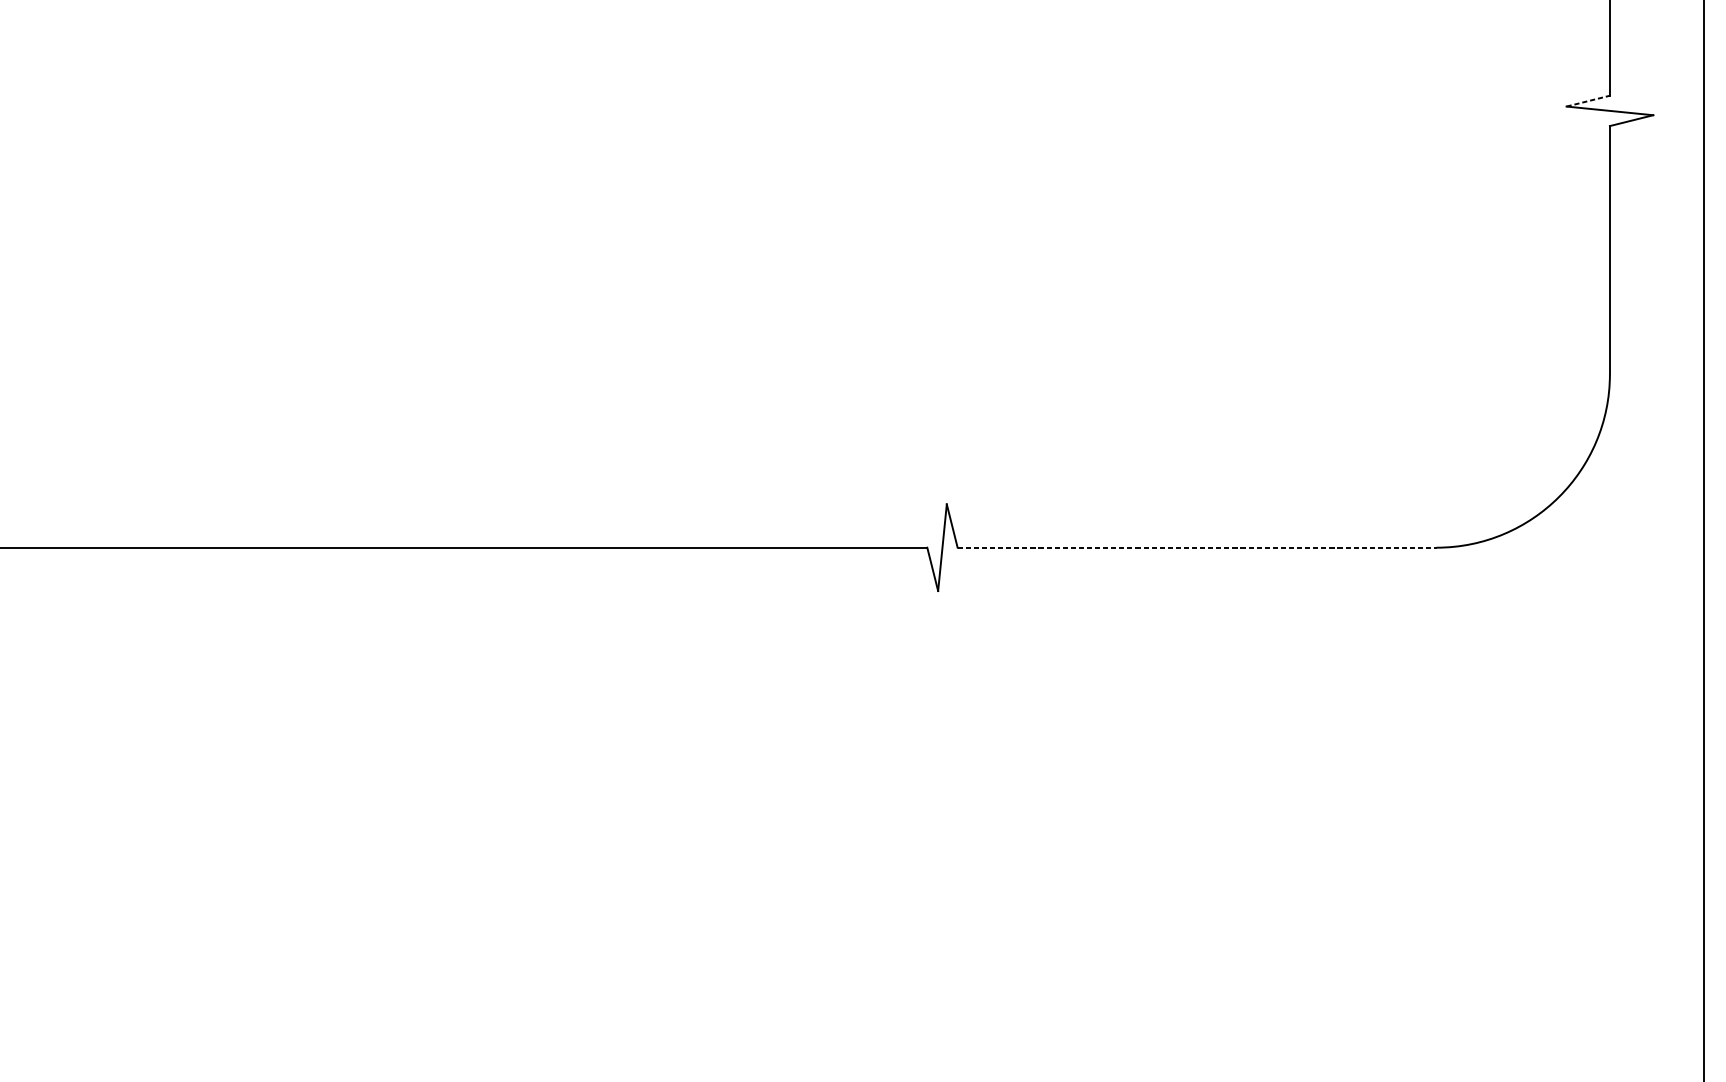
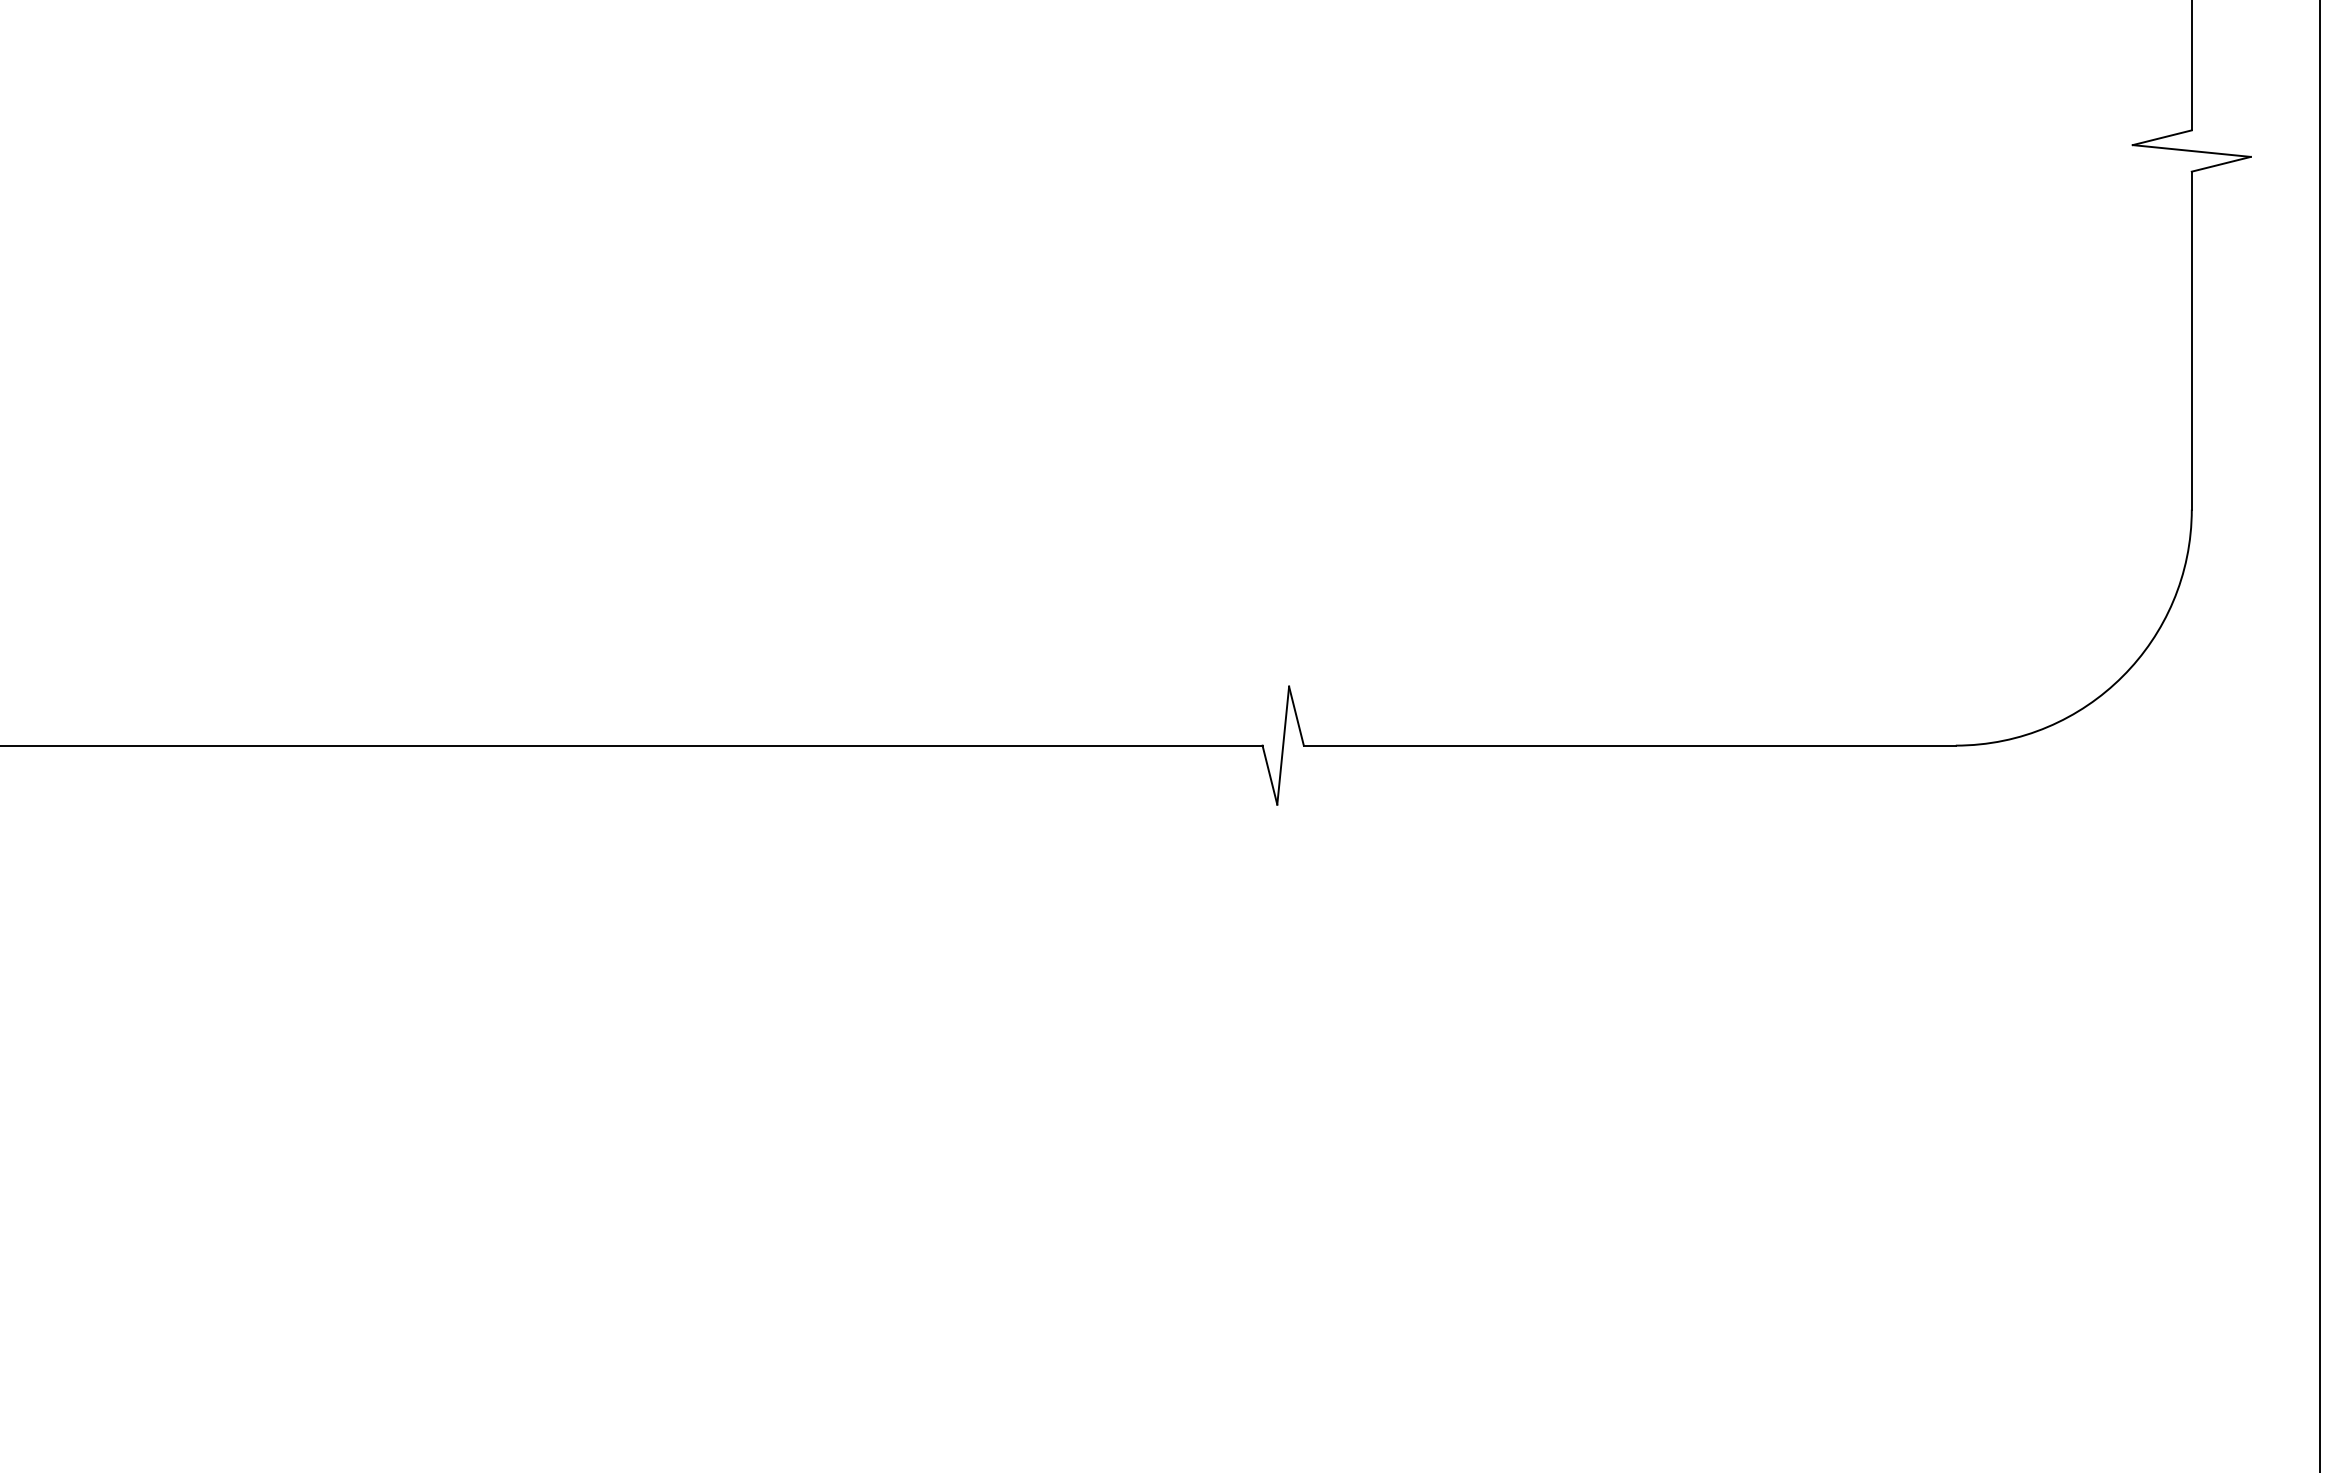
line: (1588, 100) -> (2162, 137), dashed -> solid
line: (1196, 547) -> (1629, 745), dashed -> solid

